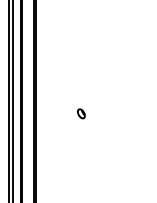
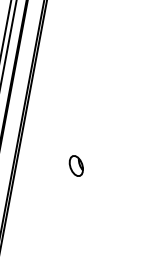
part: (81, 113) -> (76, 165), size x1.6

